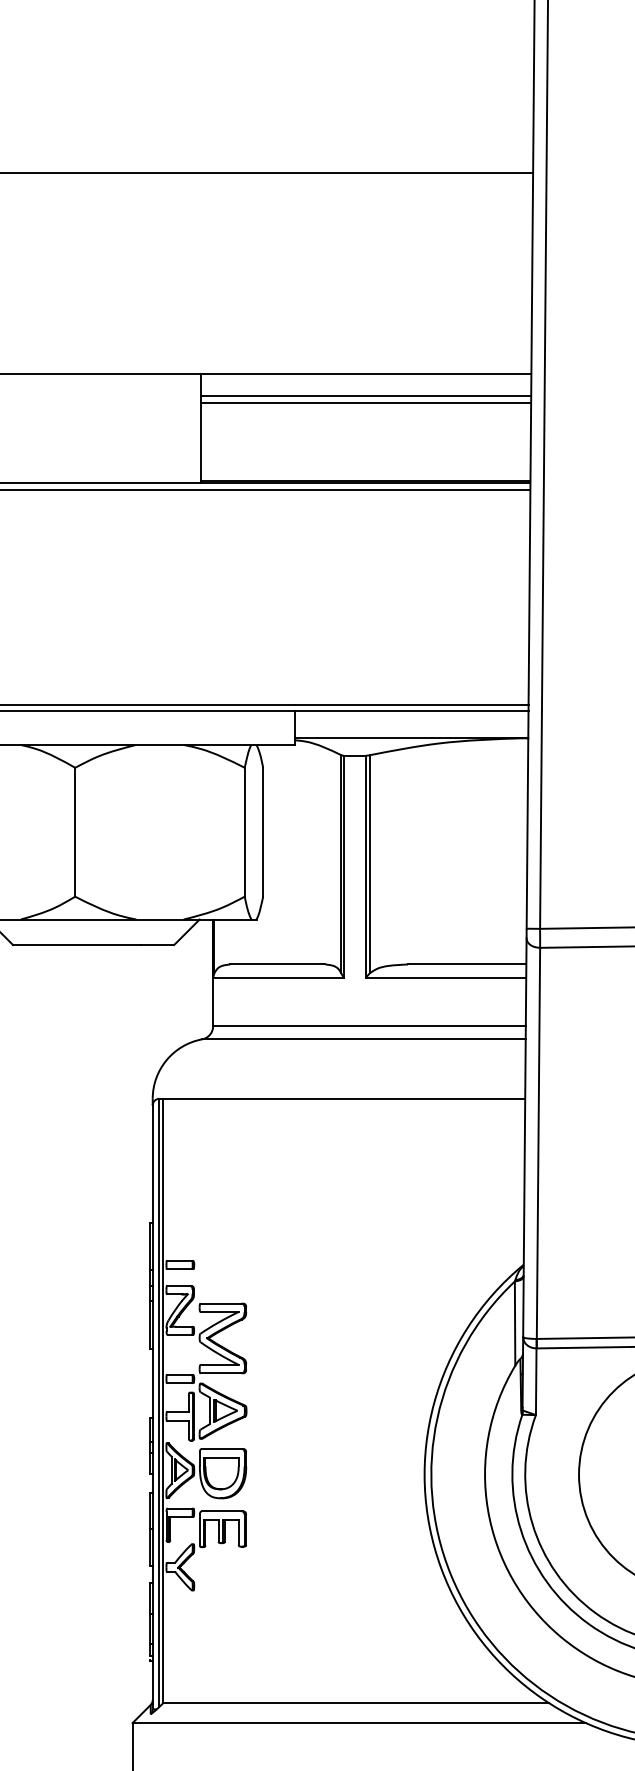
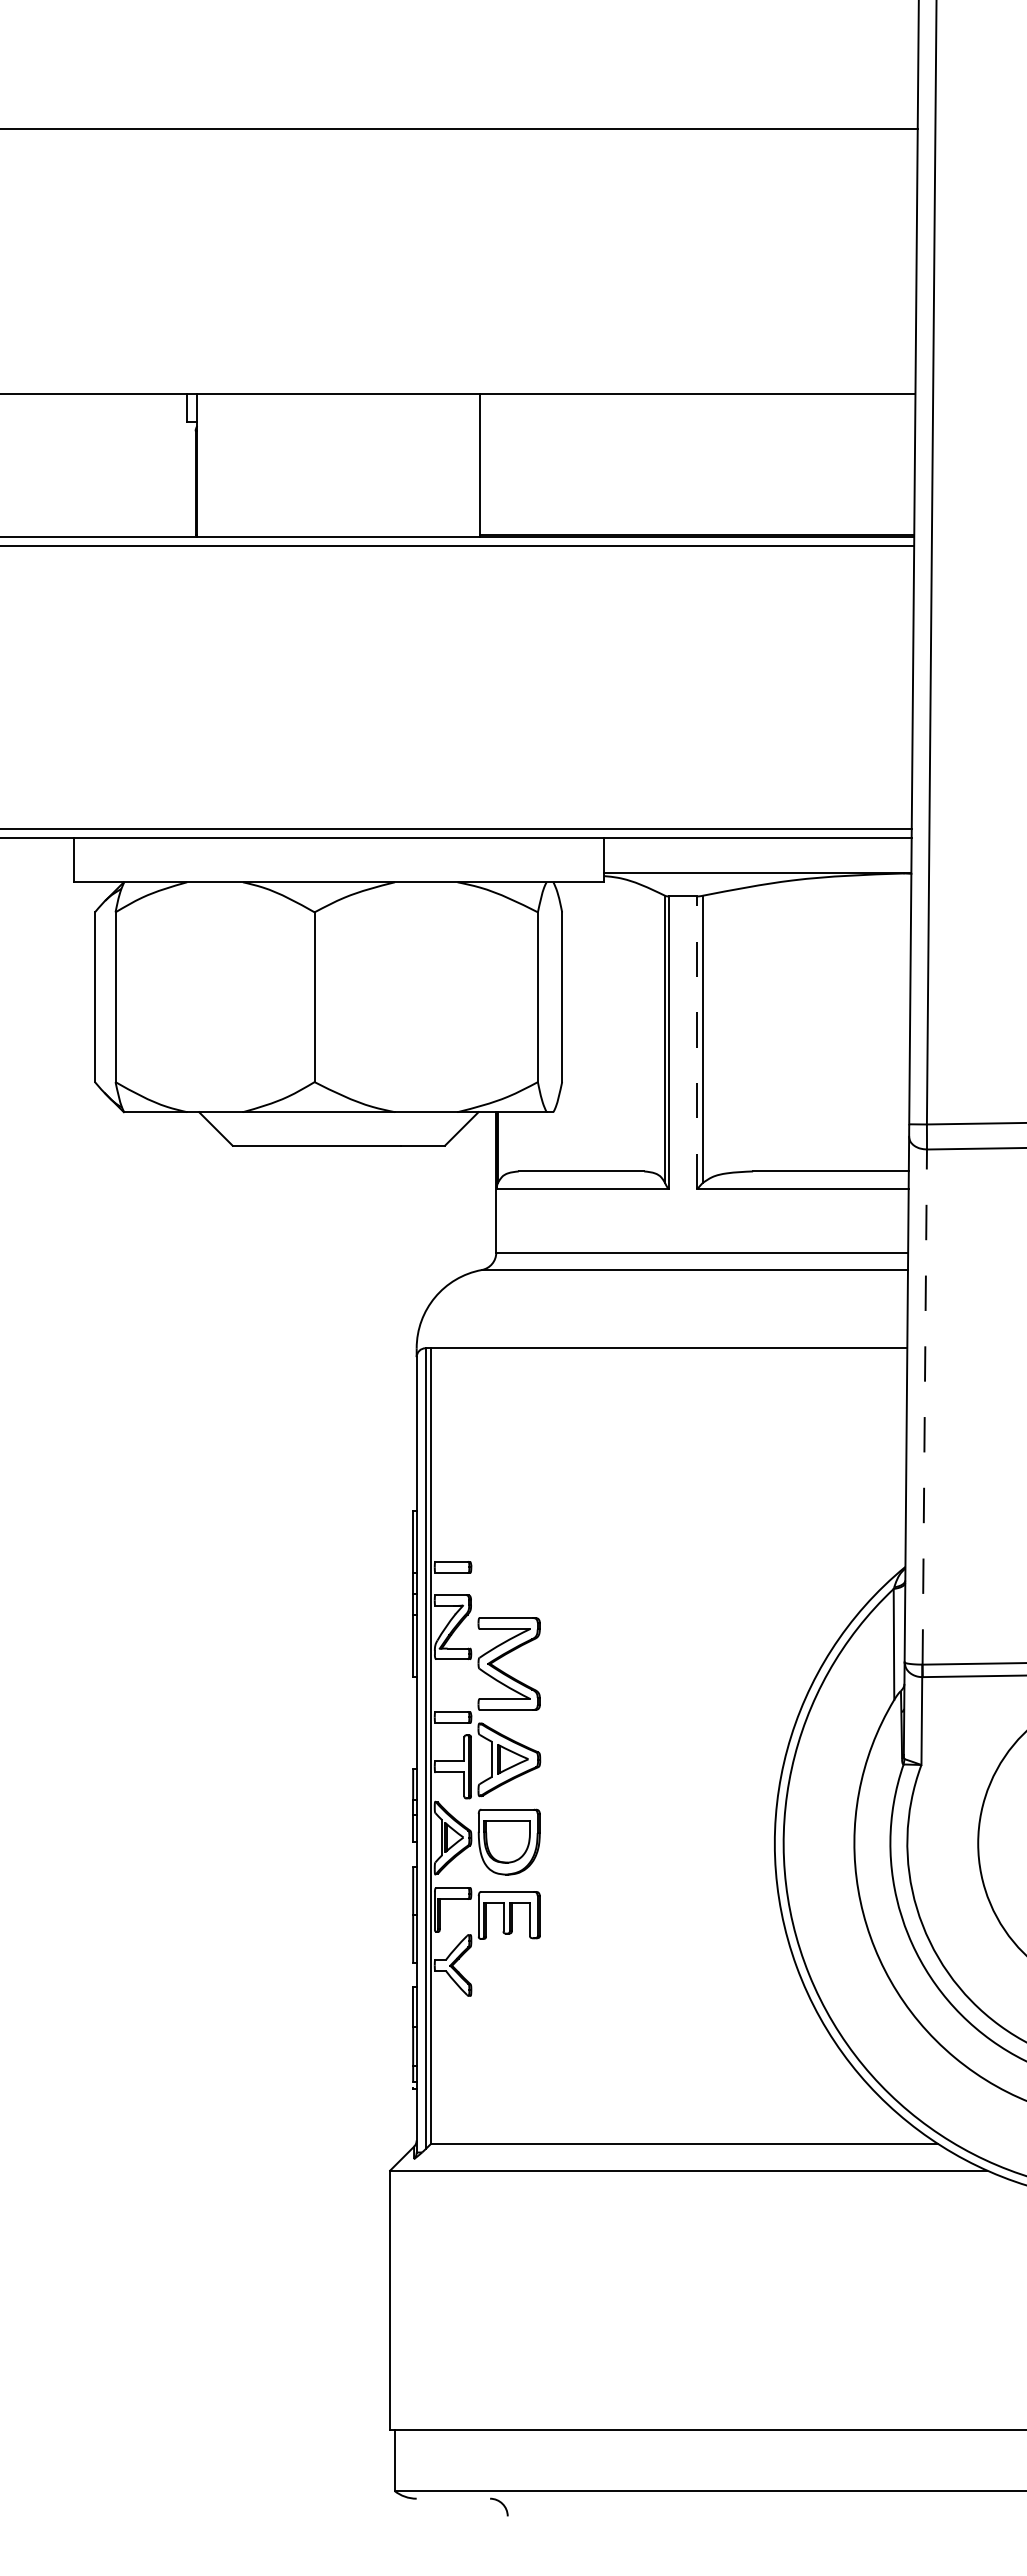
line: (365, 395) -> (697, 422), removed
line: (365, 402) -> (697, 431), removed
line: (365, 866) -> (697, 1042), solid -> dashed
line: (538, 1143) -> (924, 1407), solid -> dashed

